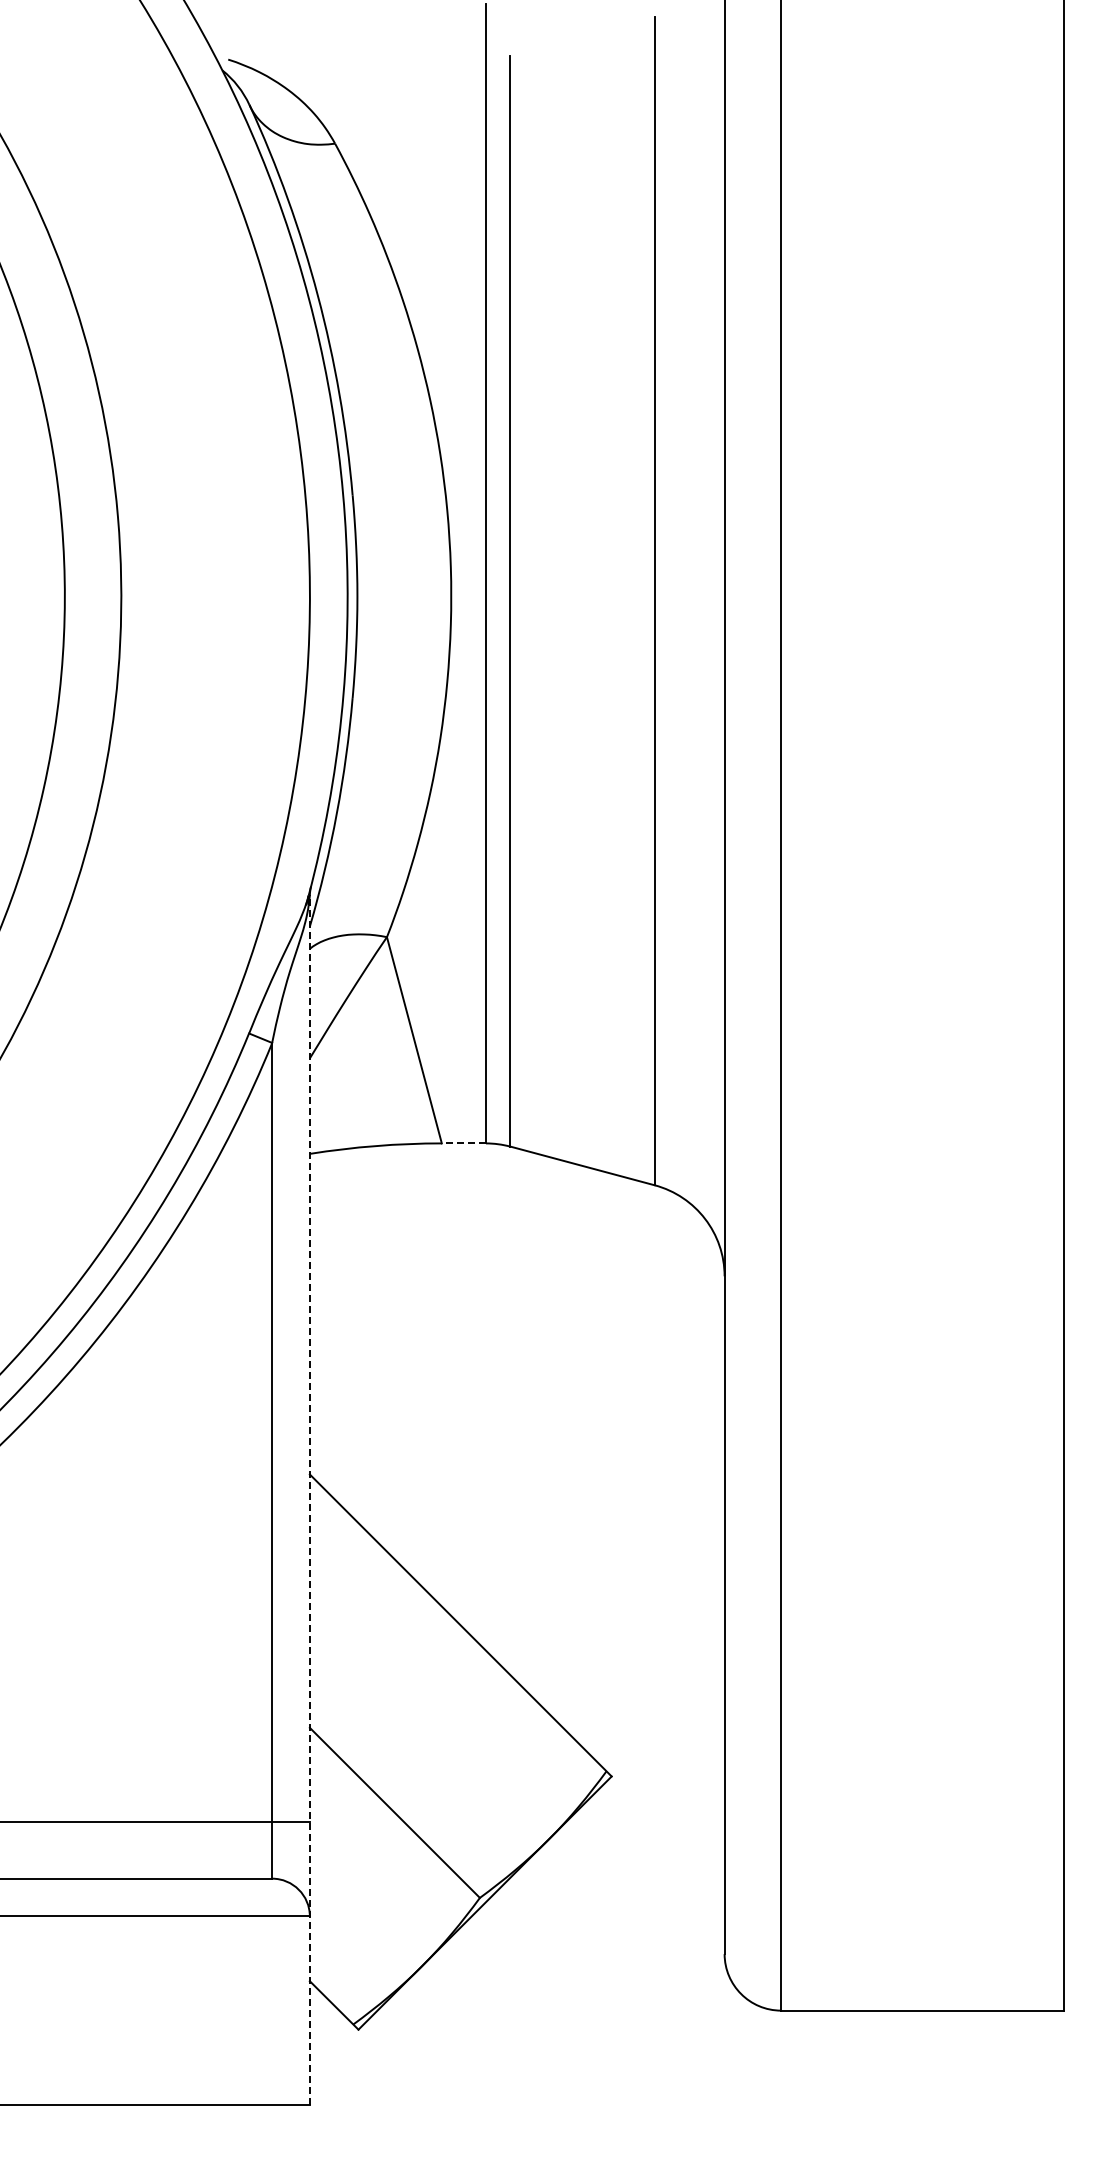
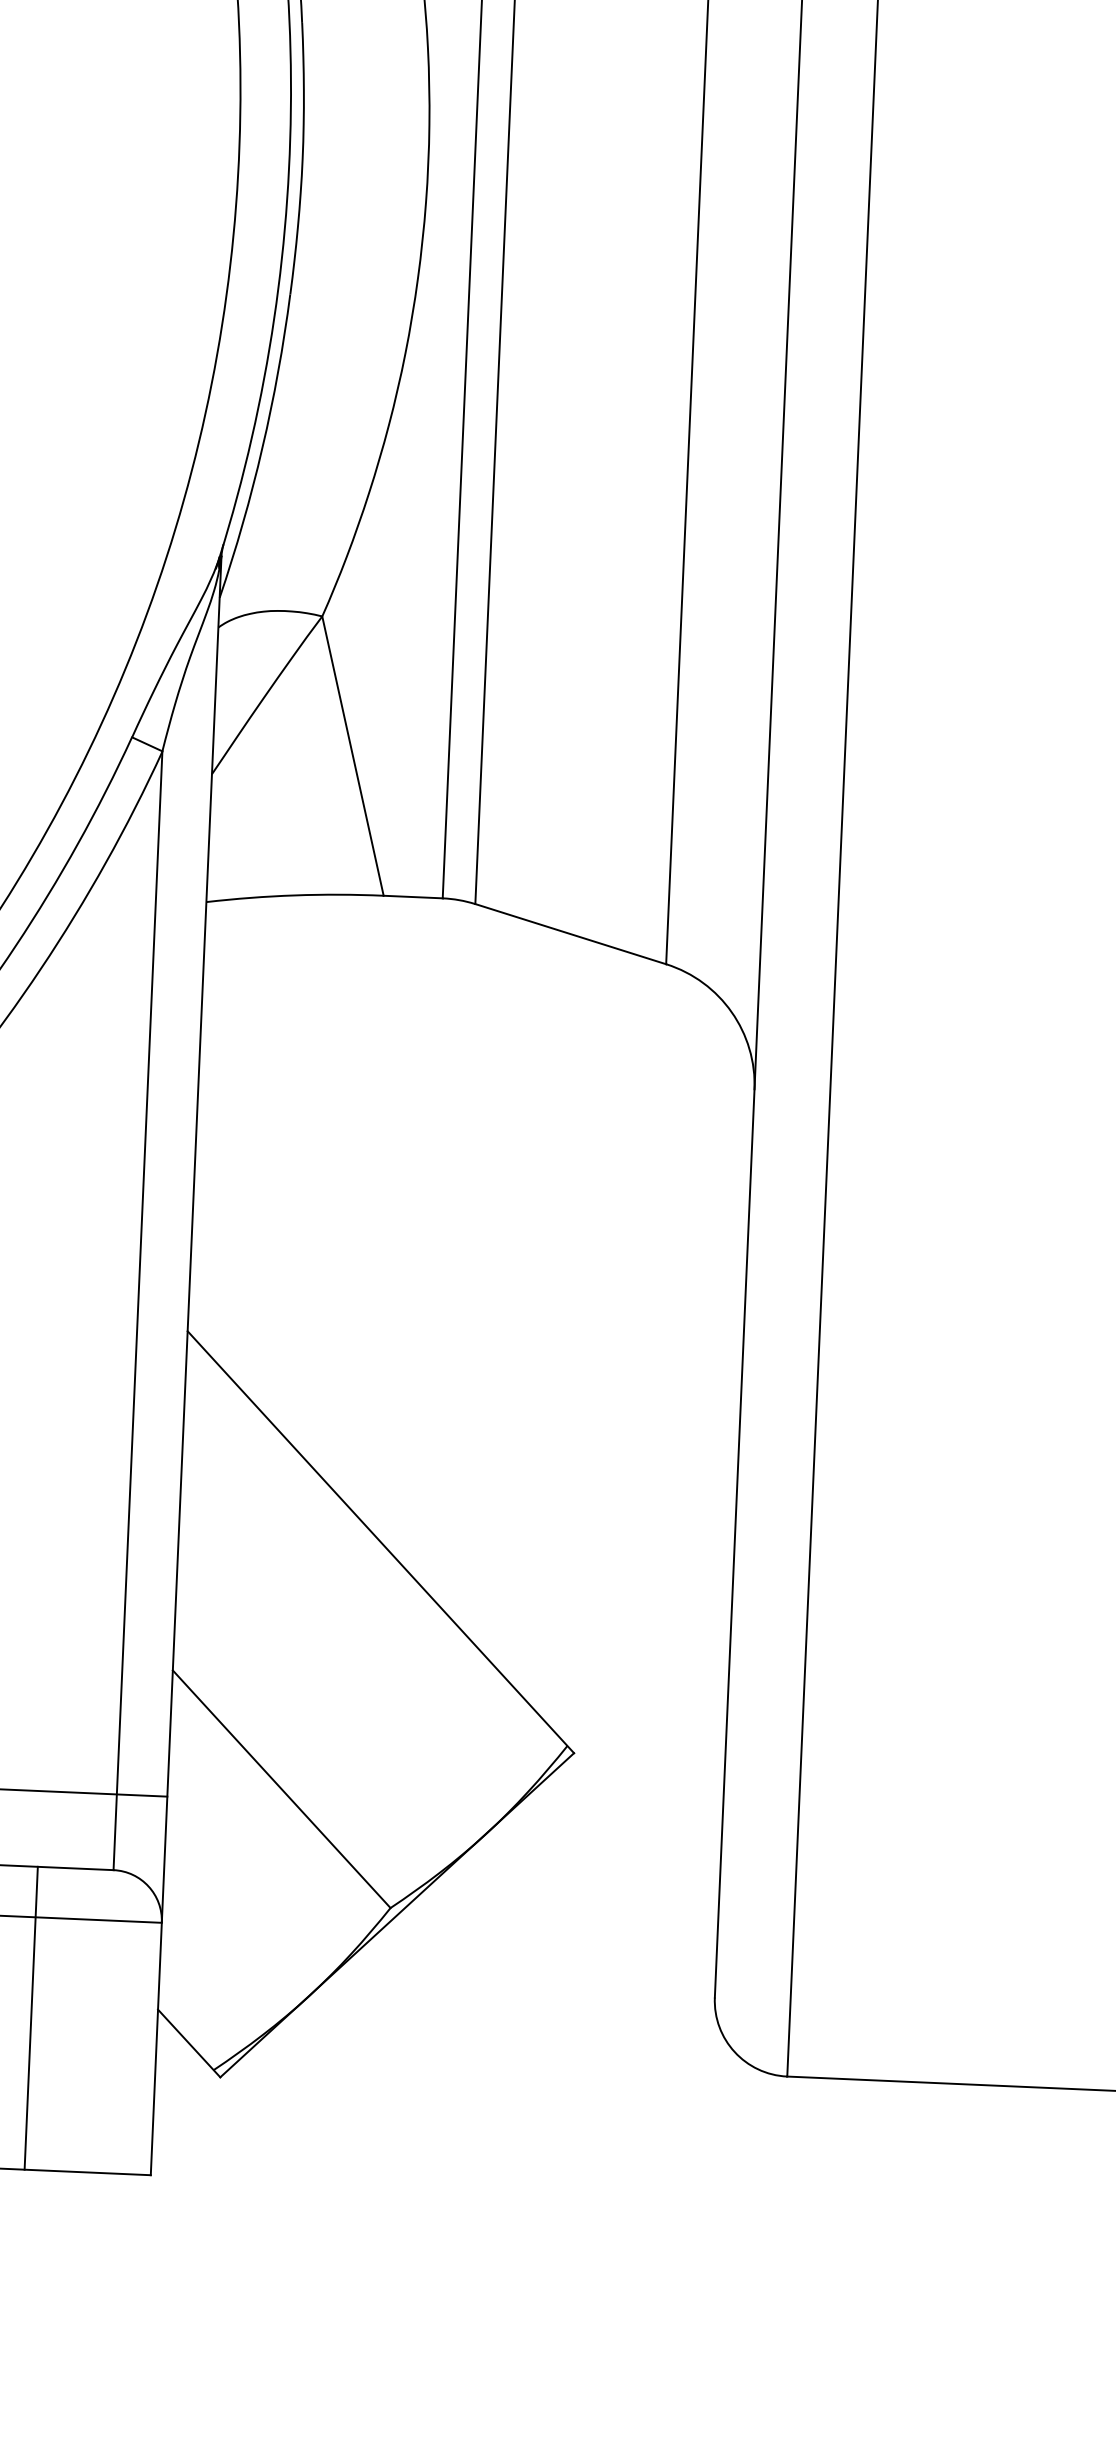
line: (463, 1143) -> (412, 897), dashed -> solid
line: (309, 1500) -> (185, 1366), dashed -> solid
line: (215, 1991) -> (31, 2017), added

